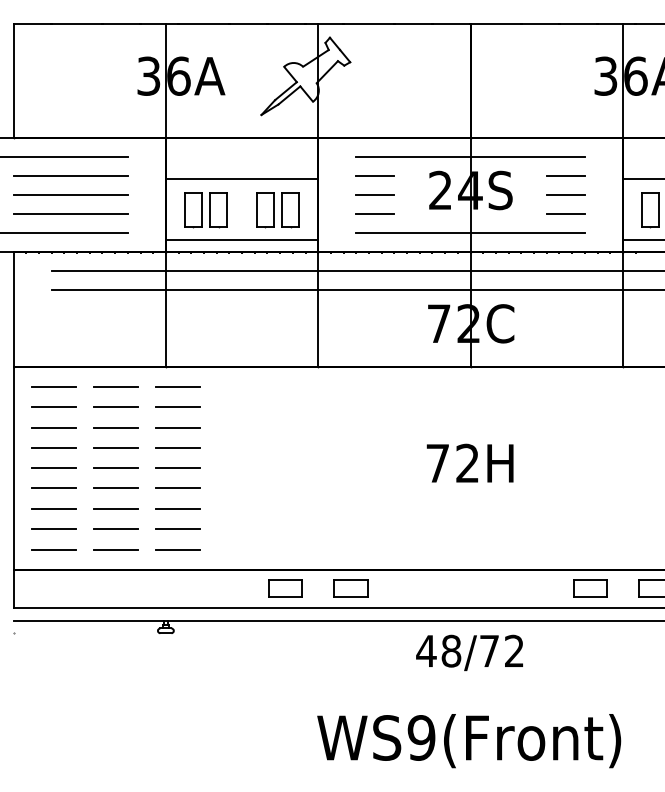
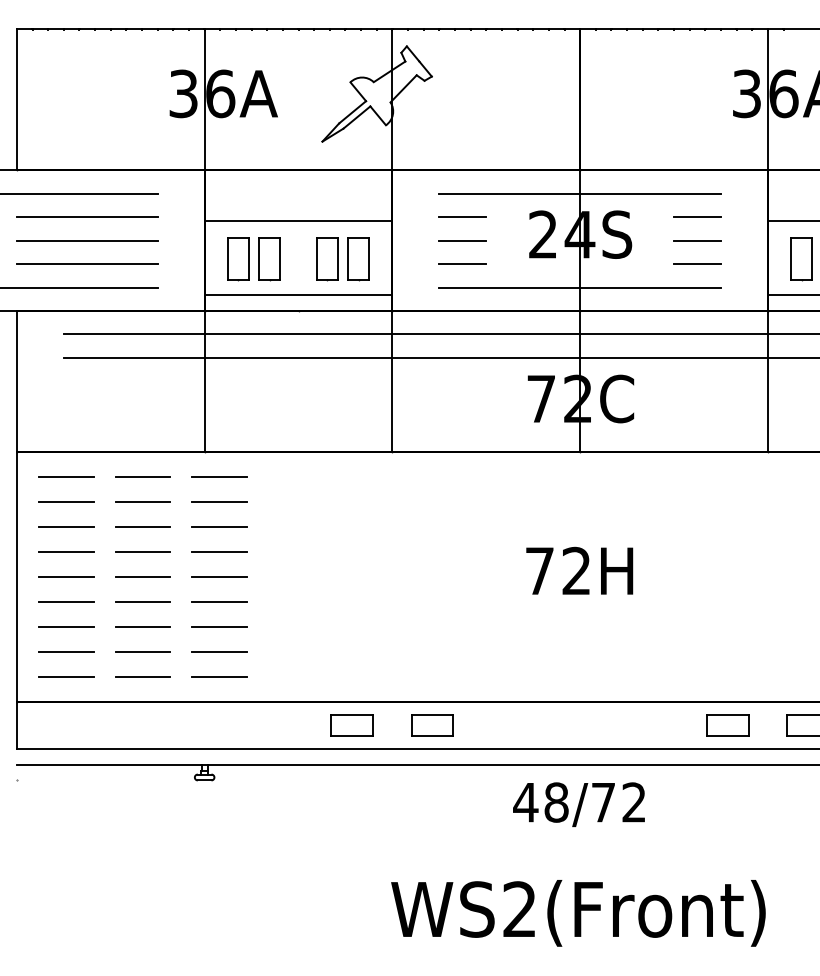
text: (421, 737) -> (519, 908), WS9(Front) -> WS2(Front)

